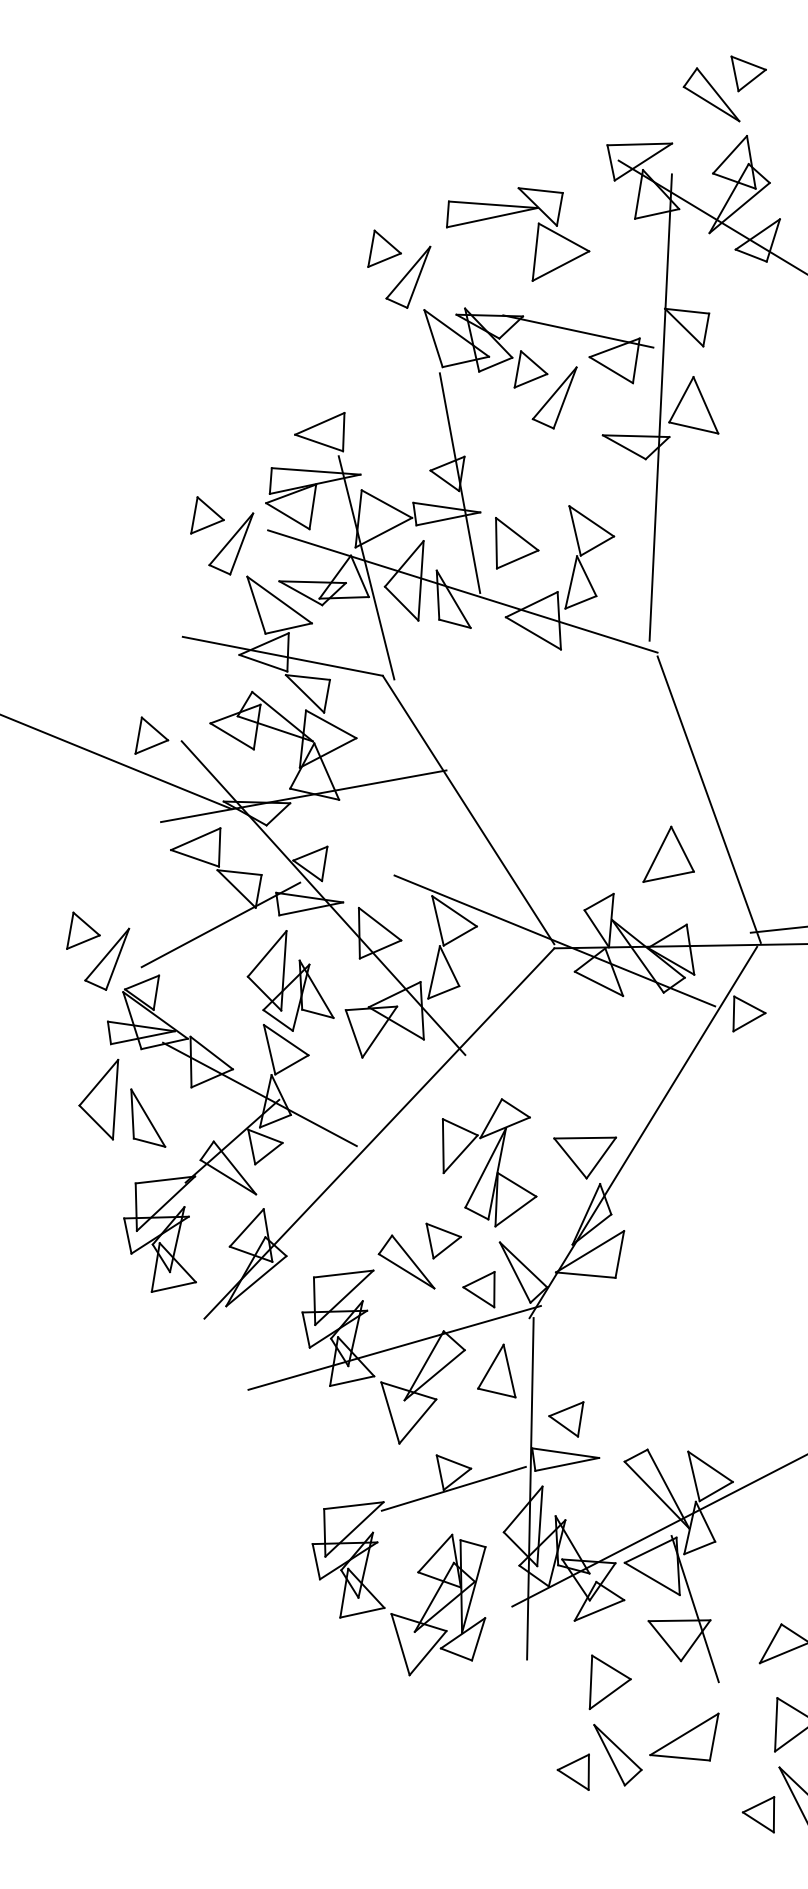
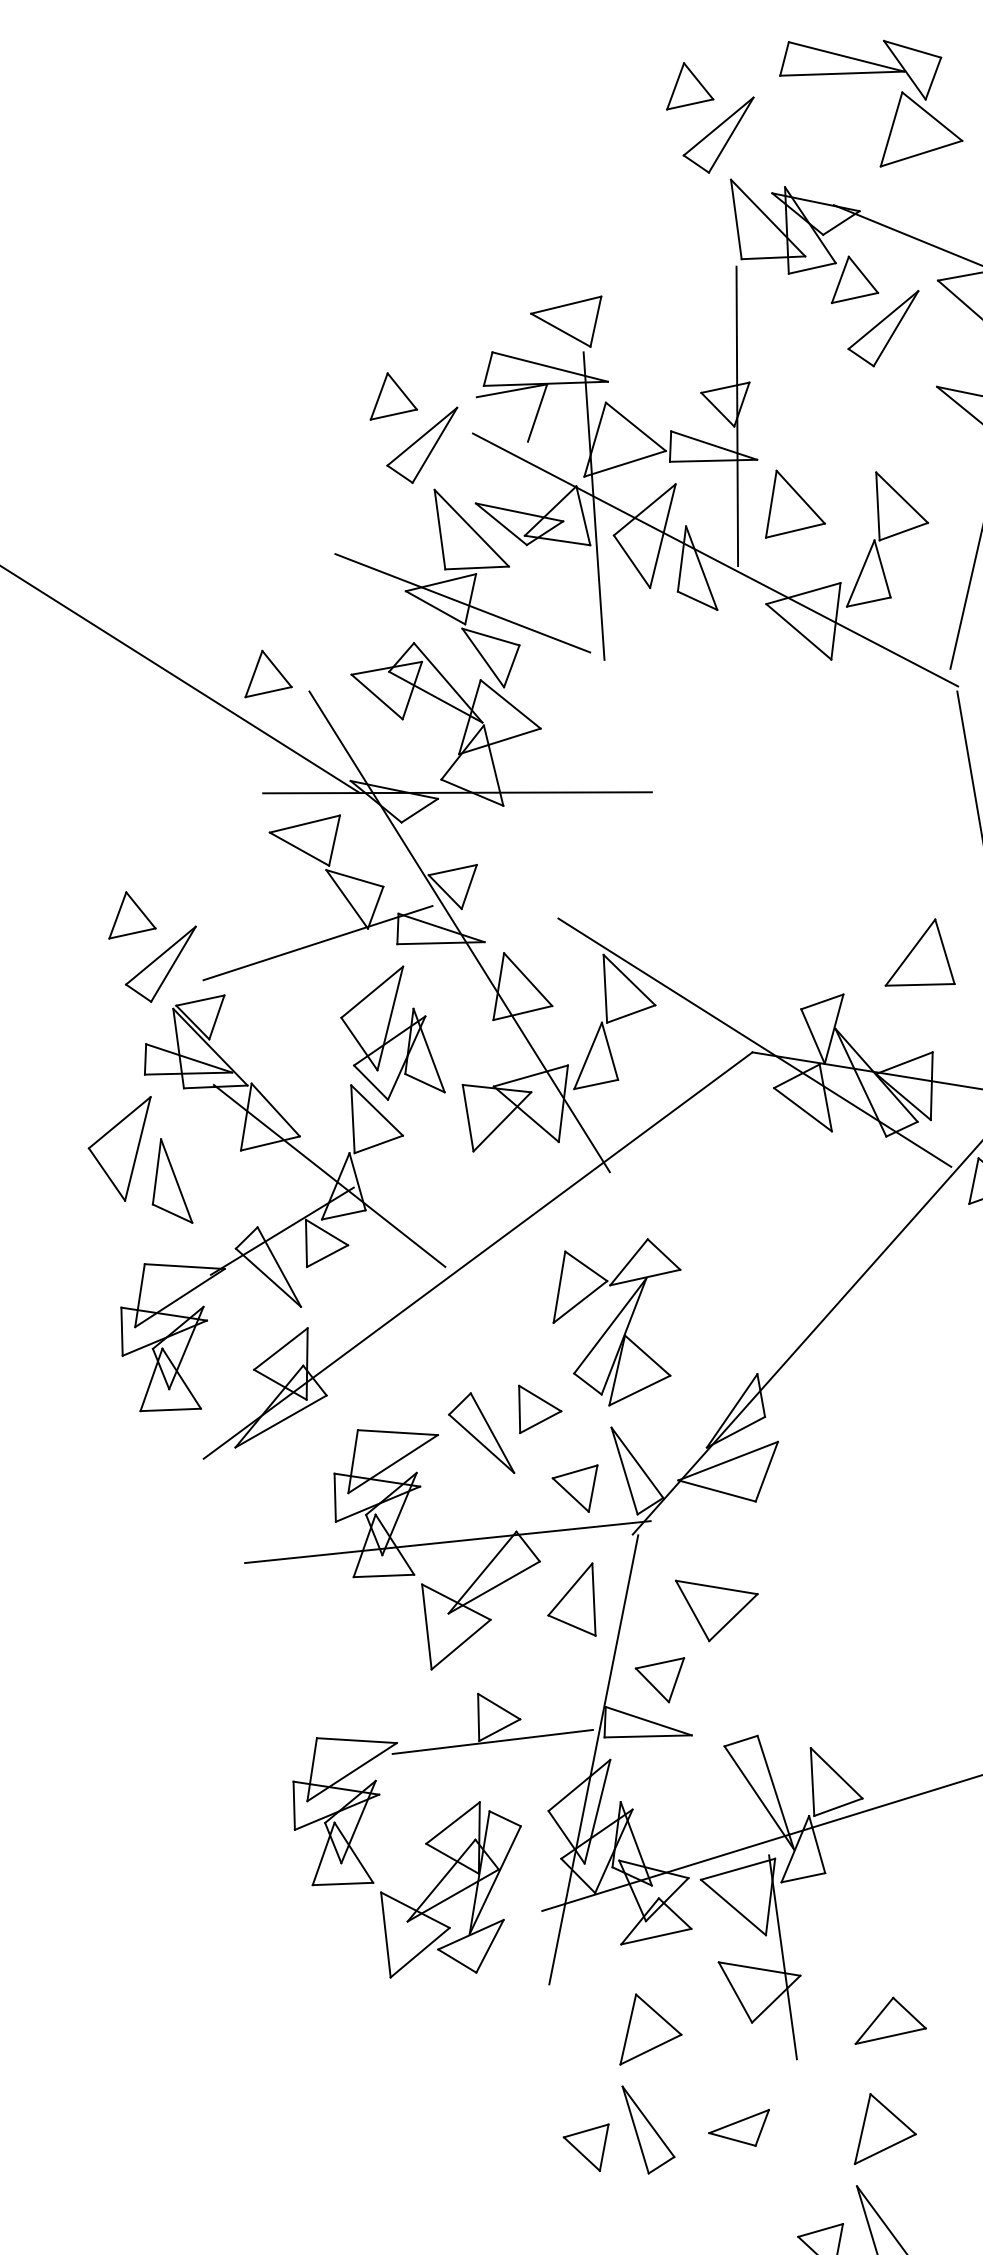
line: (287, 516) -> (501, 419), removed
line: (468, 809) -> (671, 848), removed
part: (585, 1157) -> (712, 1613), moved
part: (684, 1736) -> (738, 2122), size x0.6

